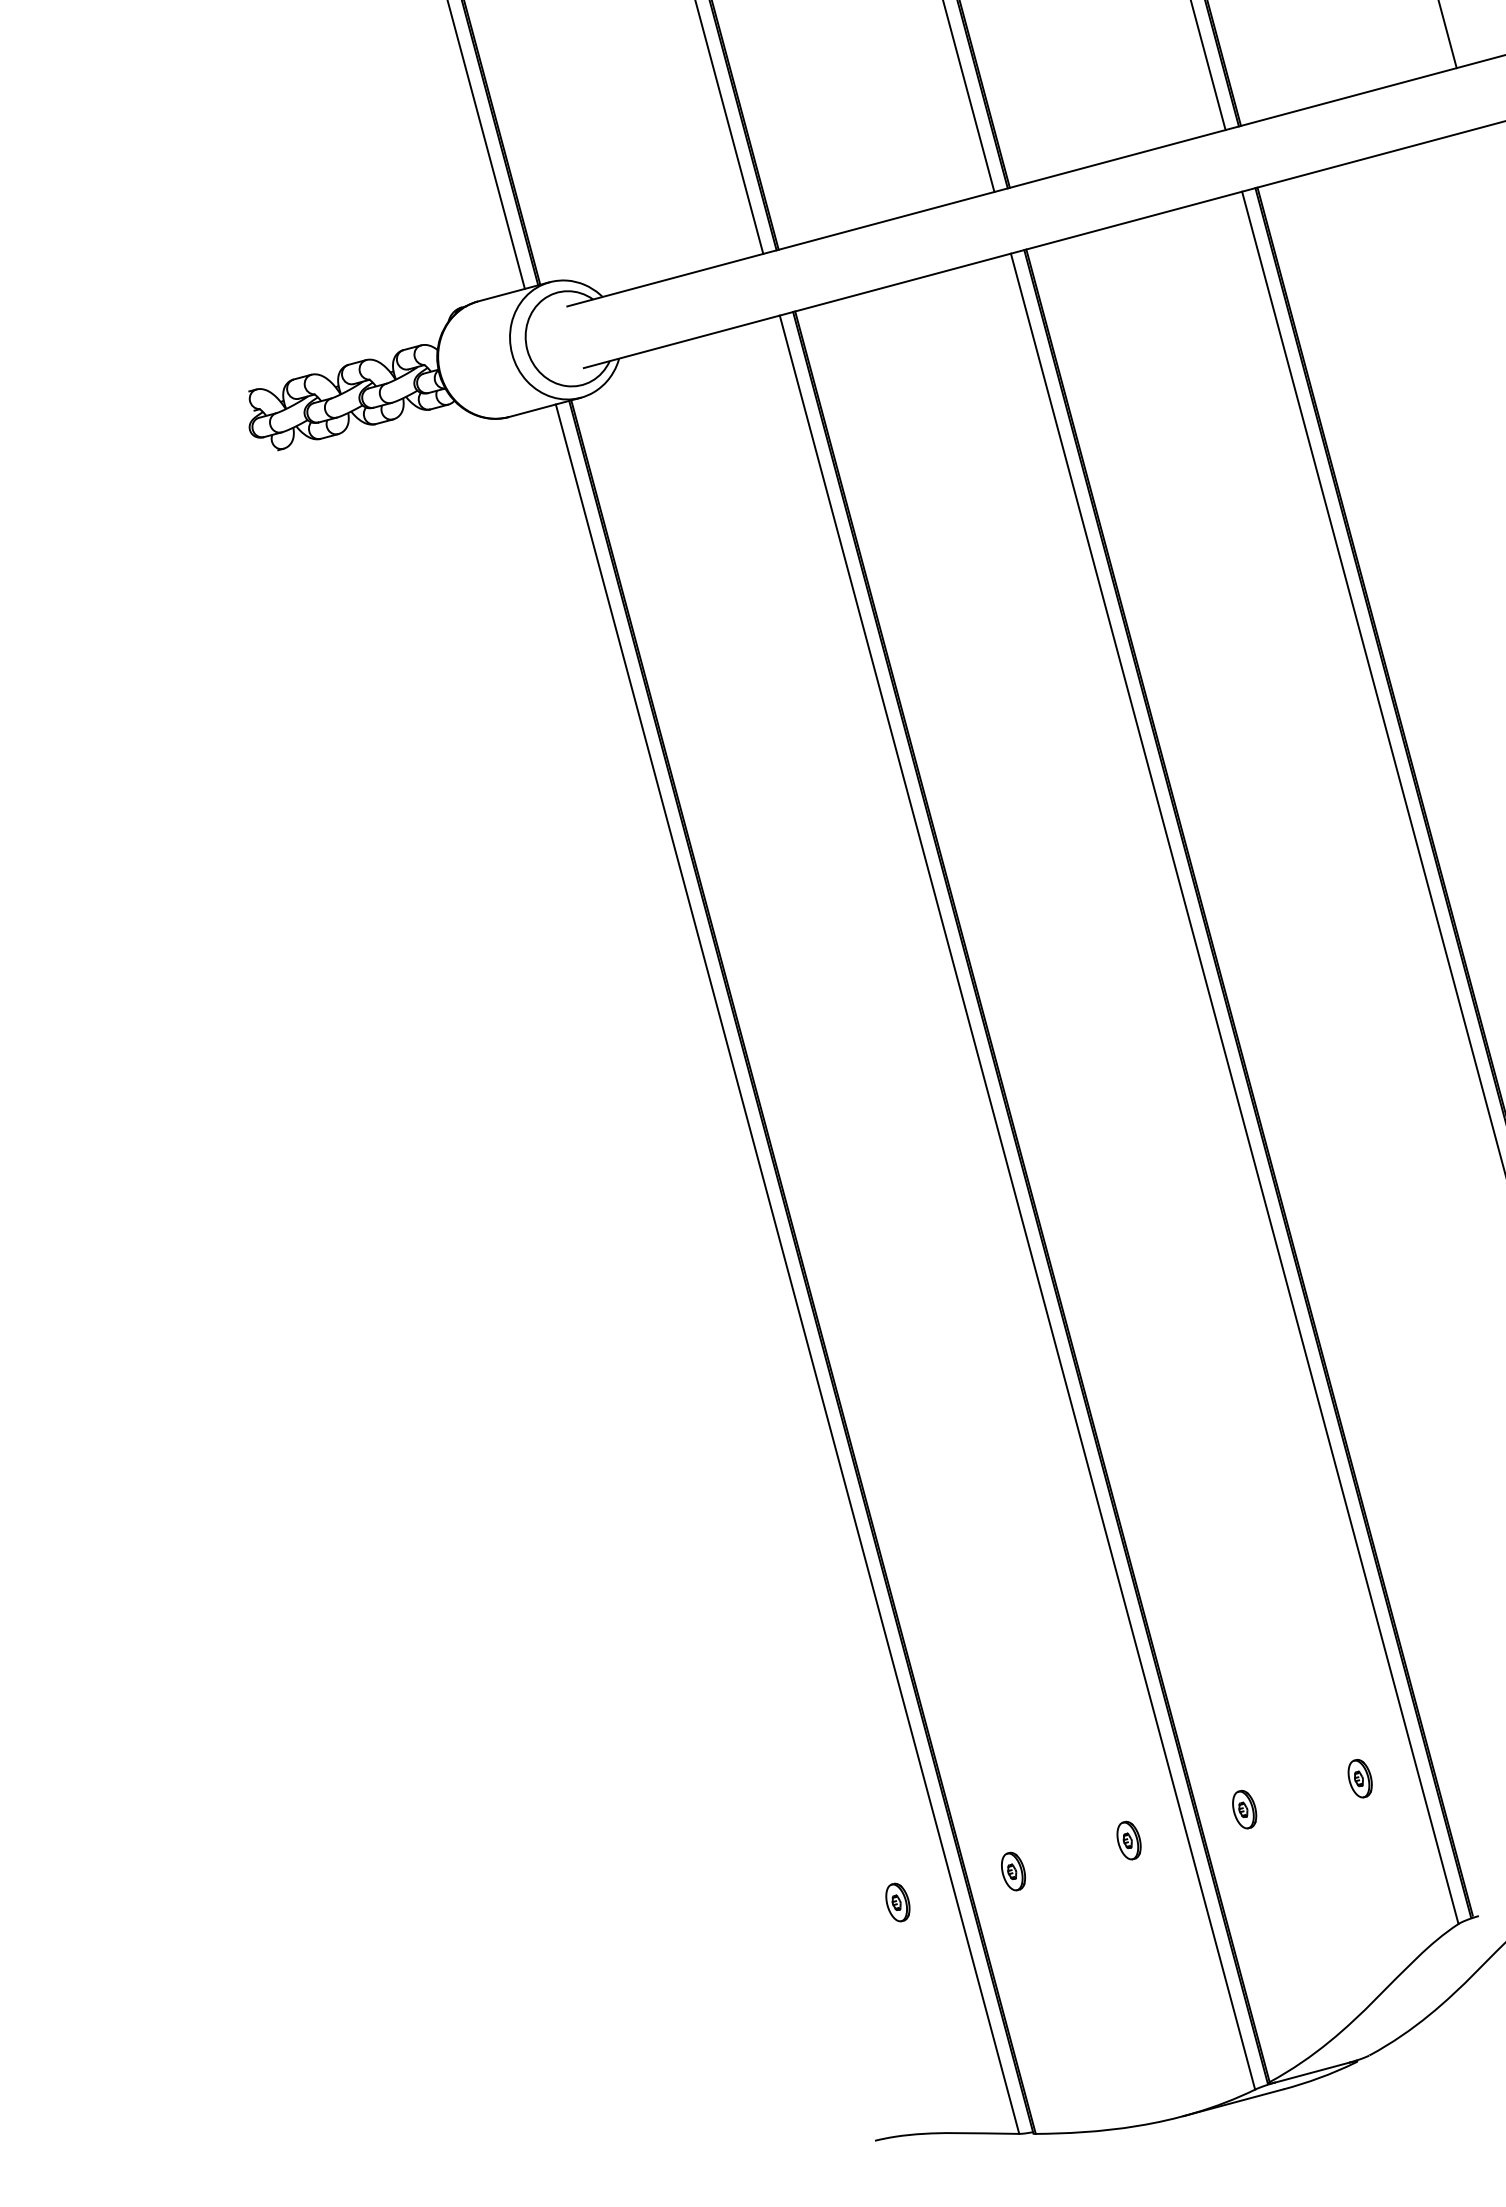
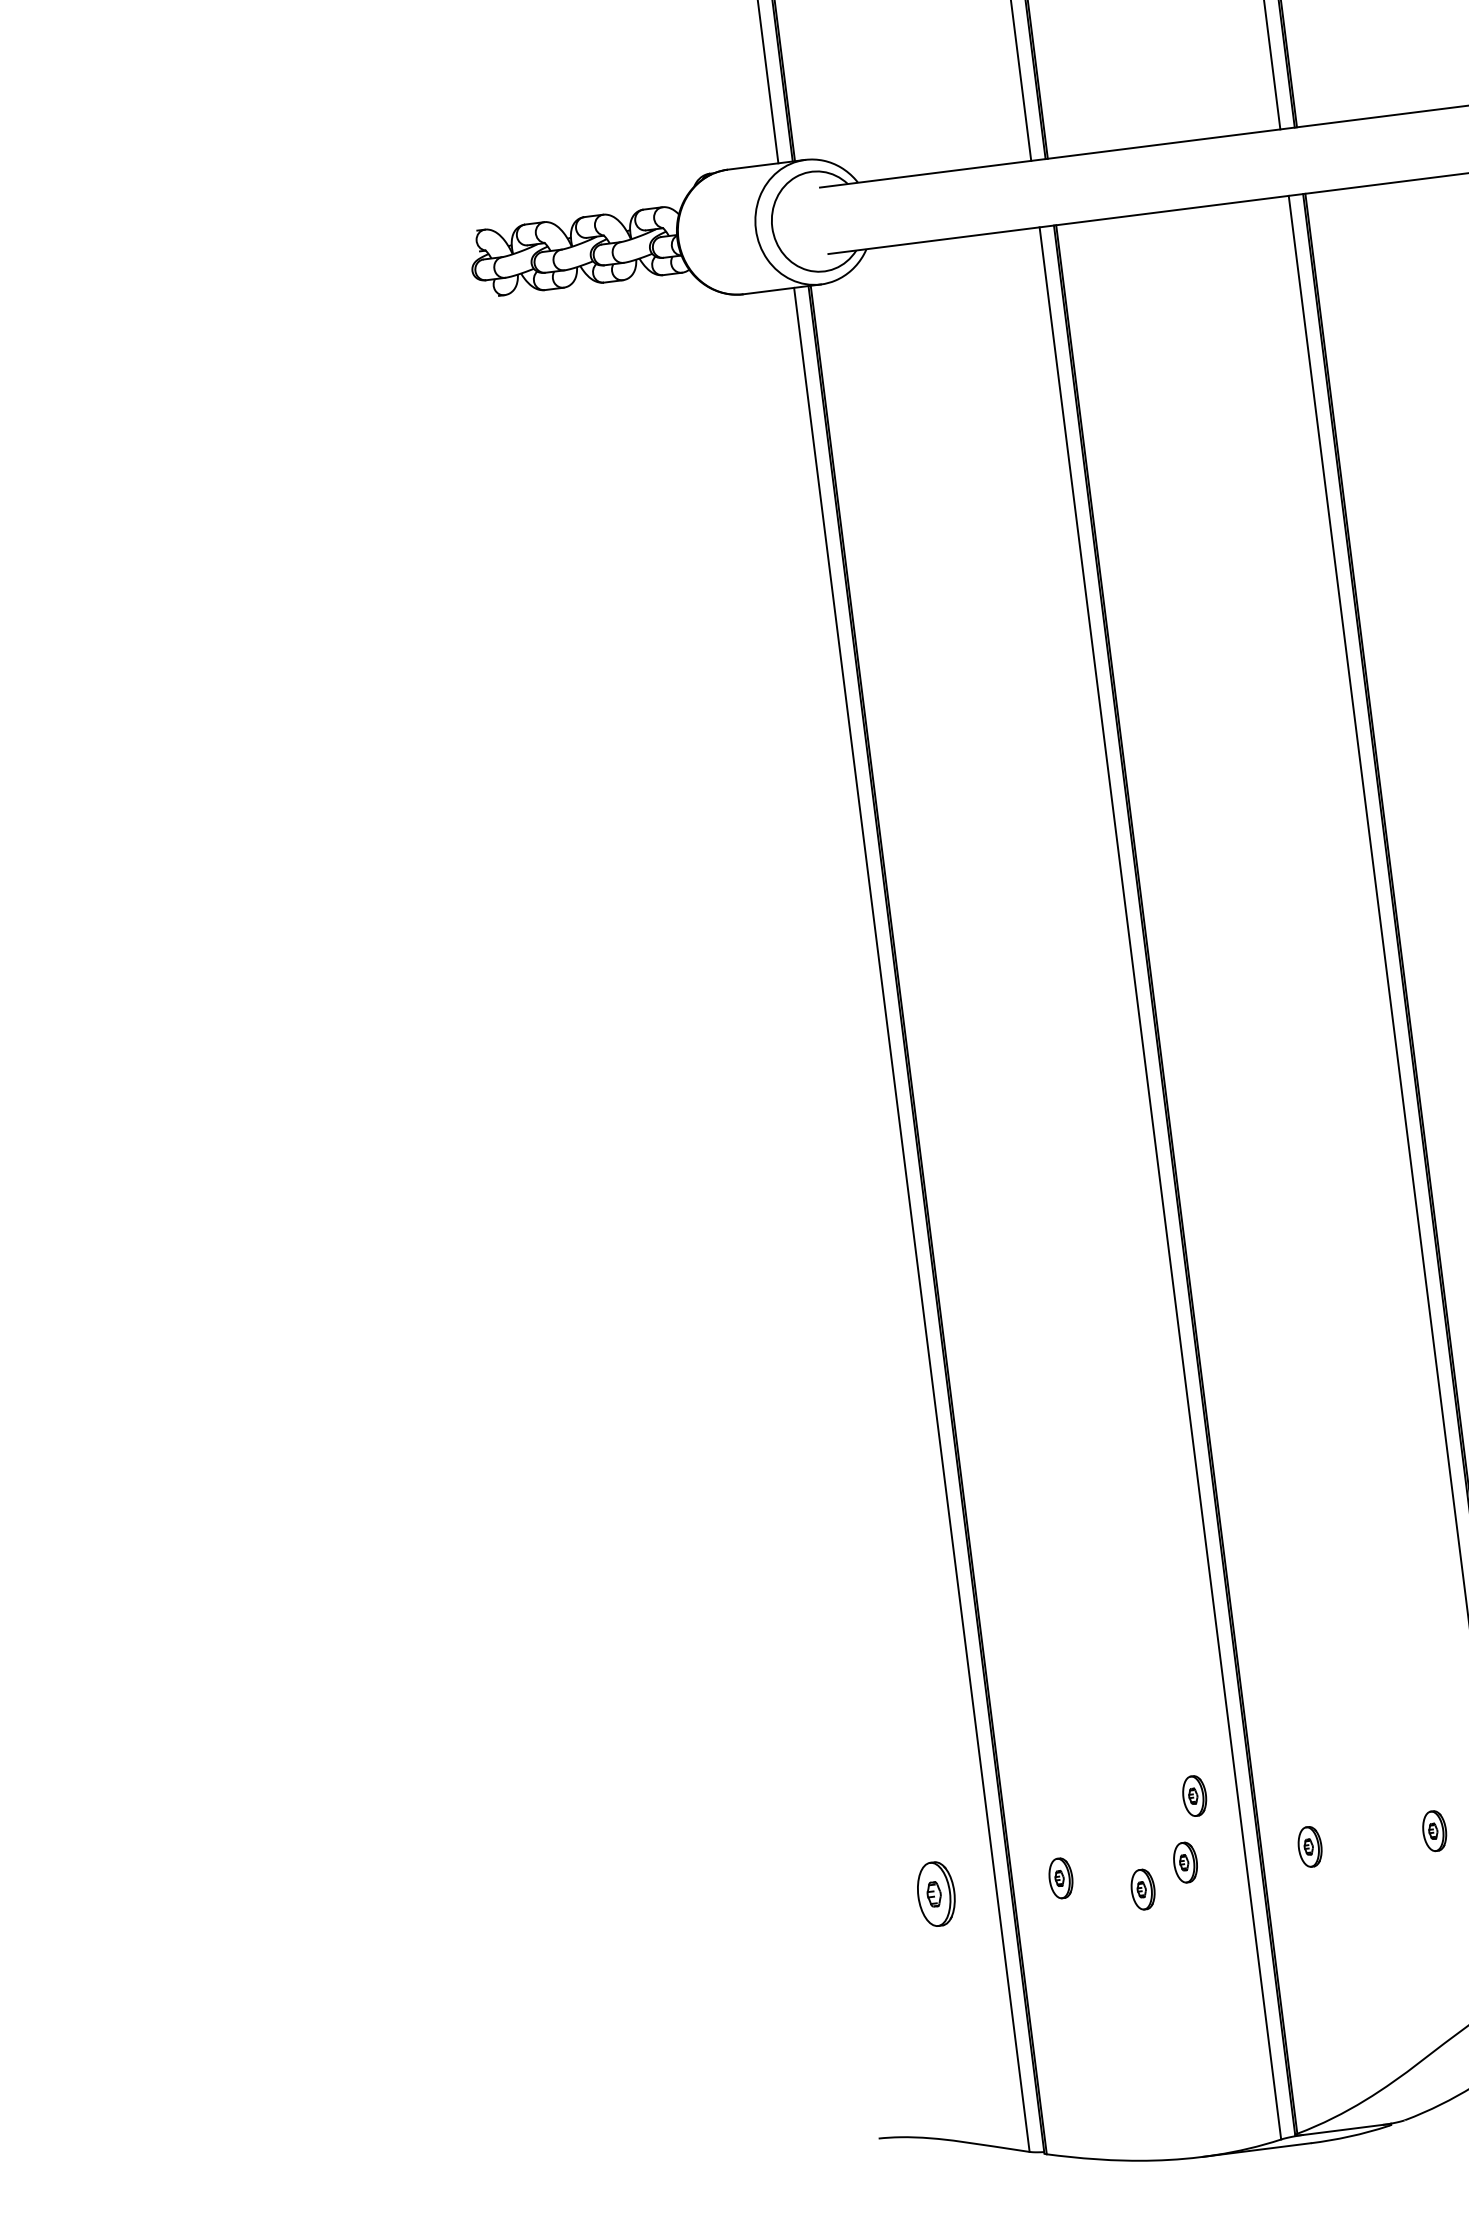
part: (1128, 1776) -> (1194, 1795), added
part: (1092, 1871) -> (1143, 1889), added
part: (897, 1902) -> (935, 1894), size x1.6

